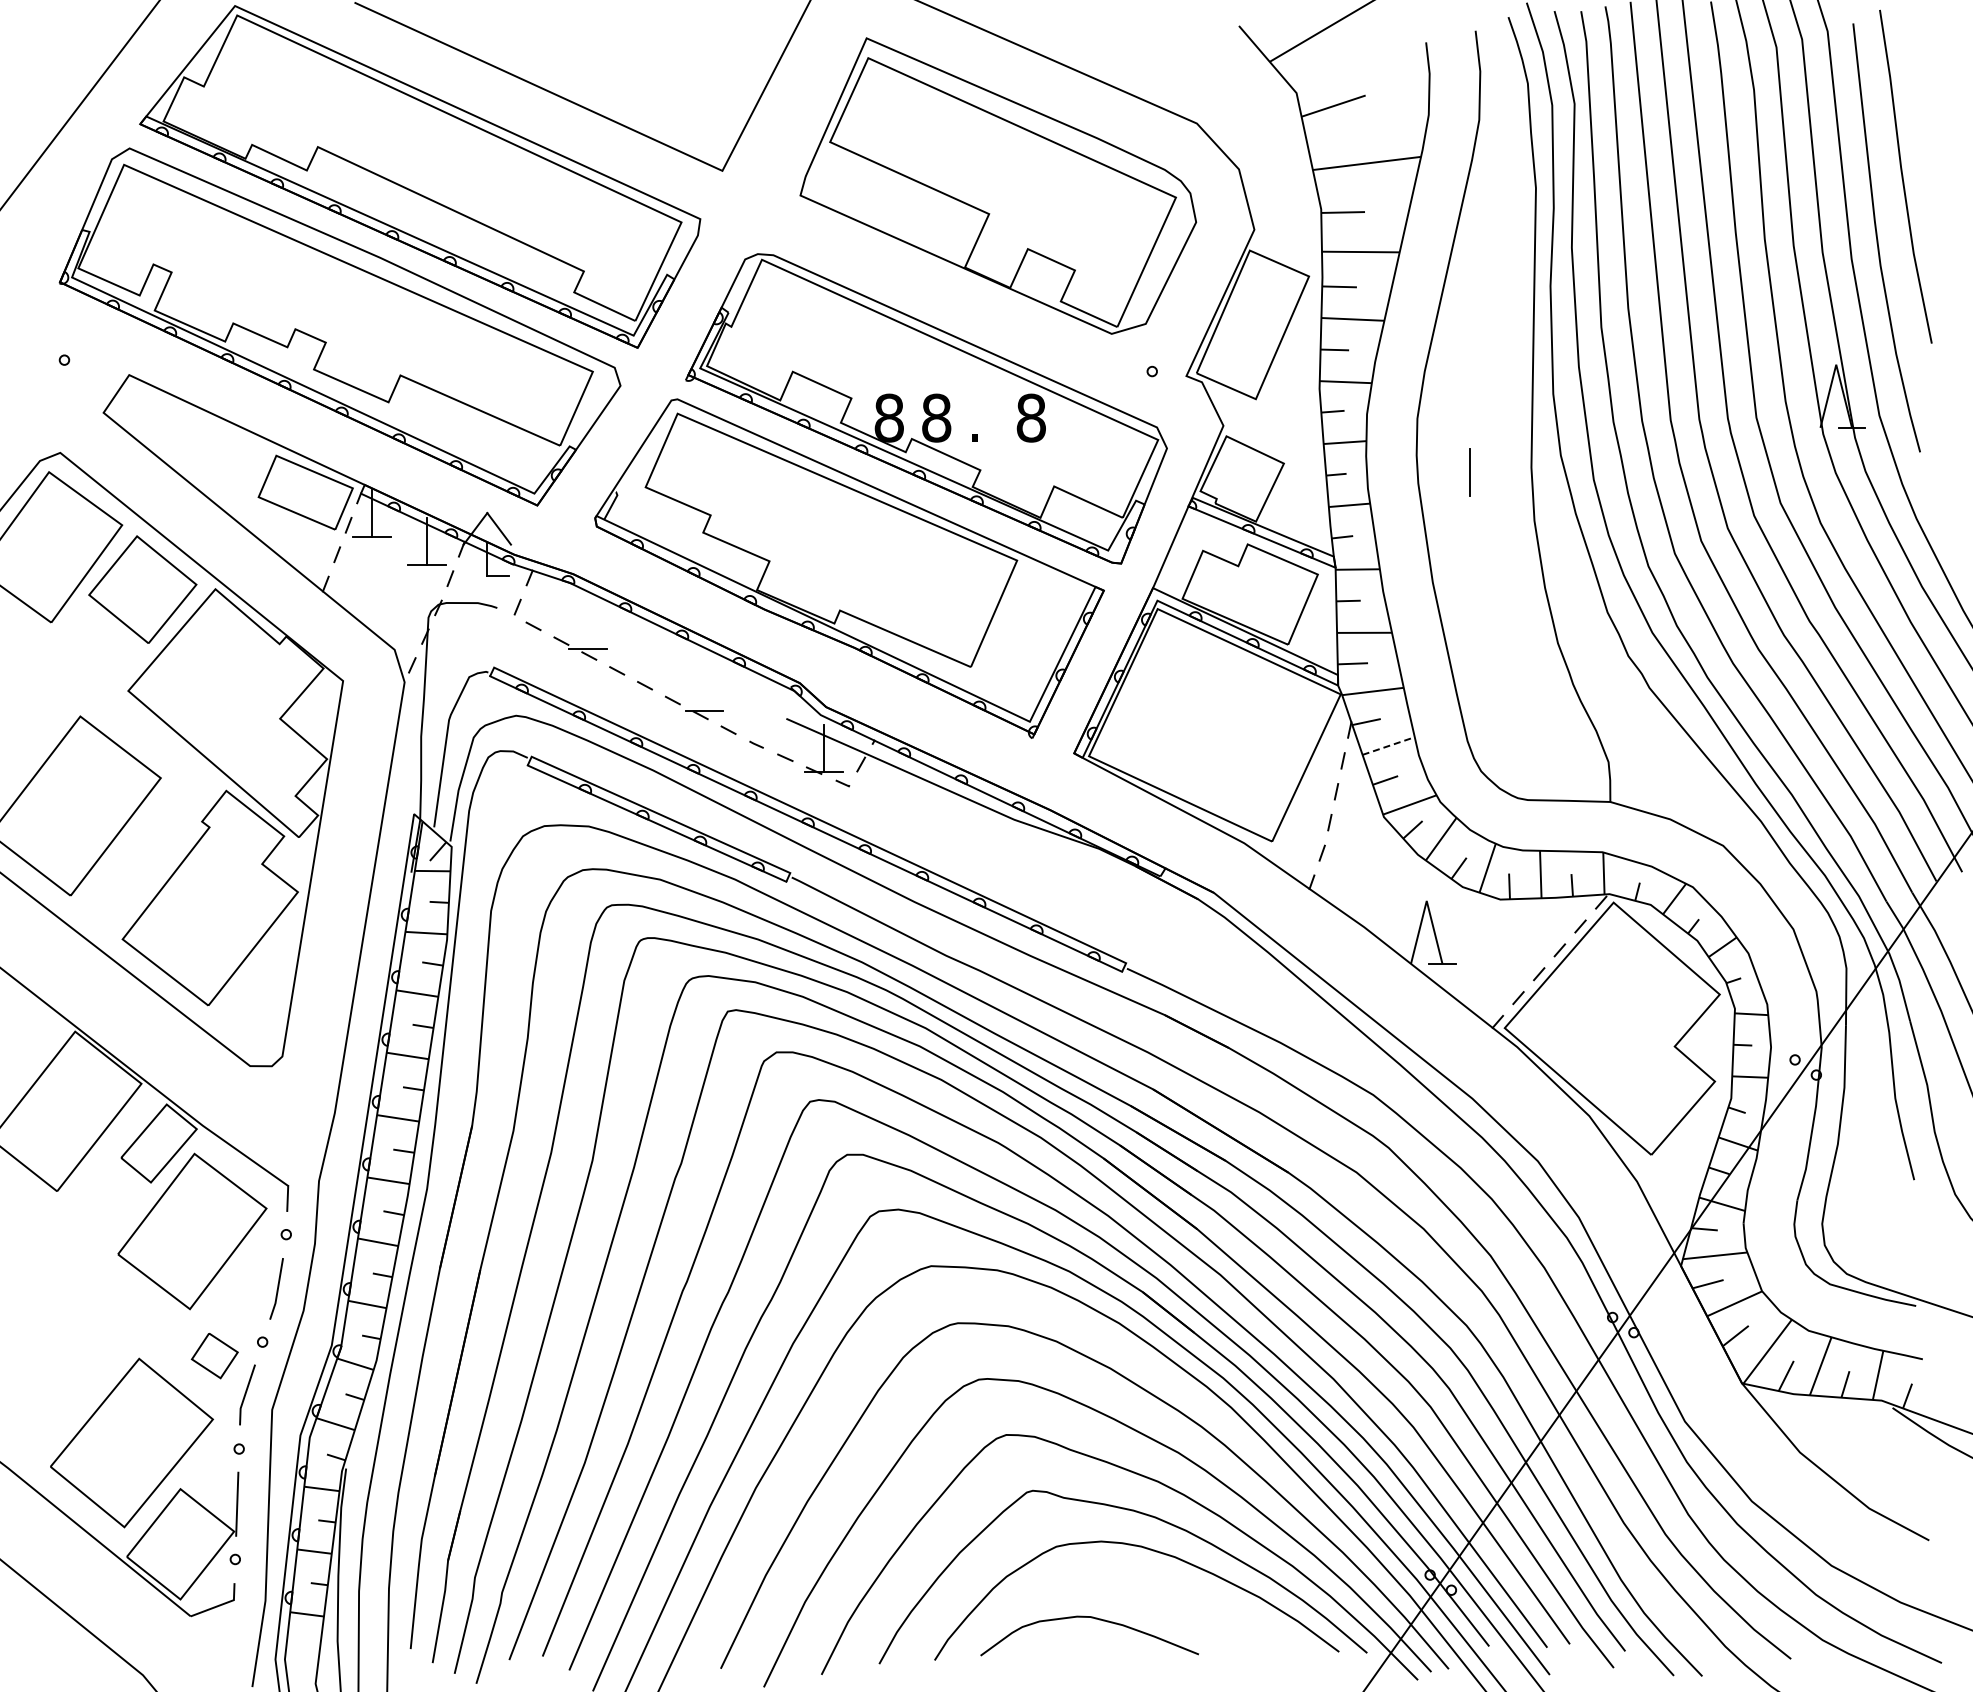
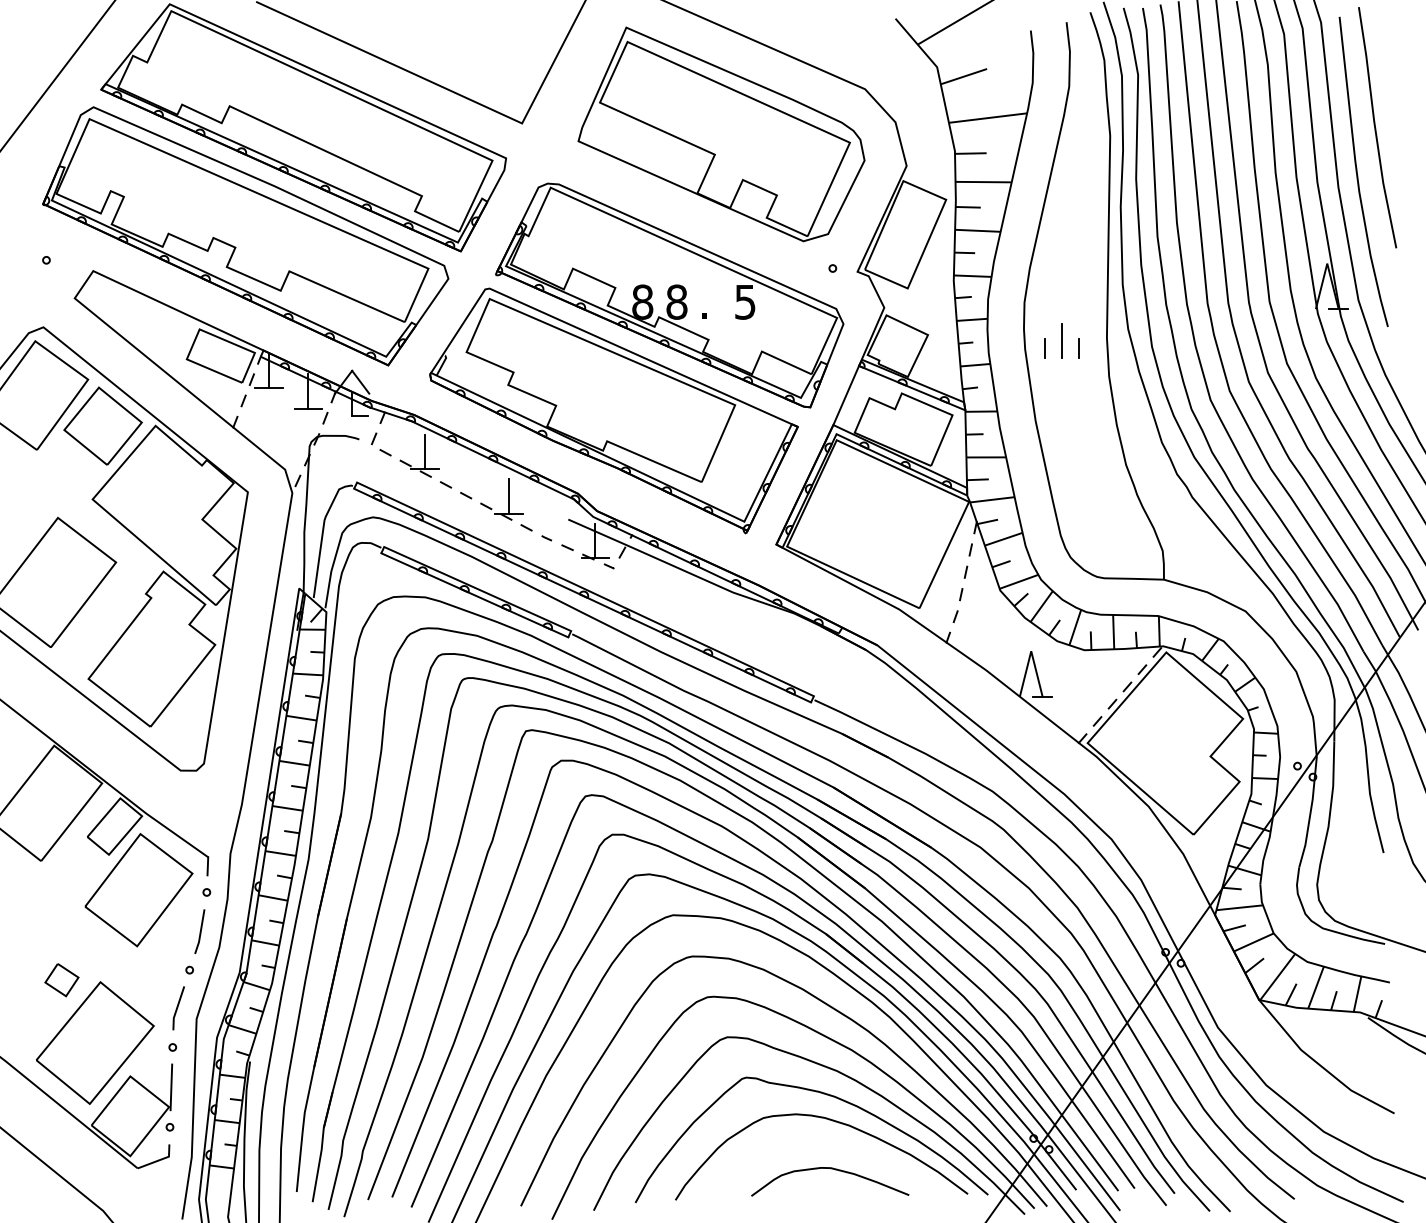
text: (1030, 417) -> (744, 301), 8 -> 5
line: (1446, 482) -> (1045, 348), added
line: (1493, 482) -> (1079, 348), added
line: (588, 625) -> (425, 452), added
line: (704, 686) -> (509, 496), added
line: (1388, 746) -> (1003, 539), dashed -> solid
part: (214, 1355) -> (61, 979), moved
curve: (1095, 1619) -> (834, 1169), moved

